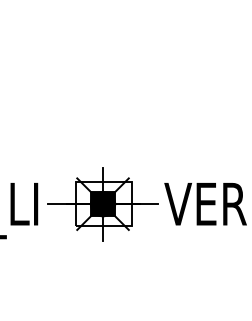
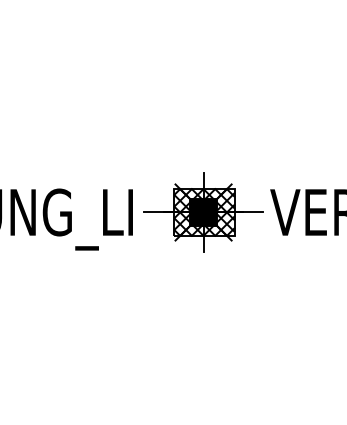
hatch: (103, 204) -> (204, 212), added

